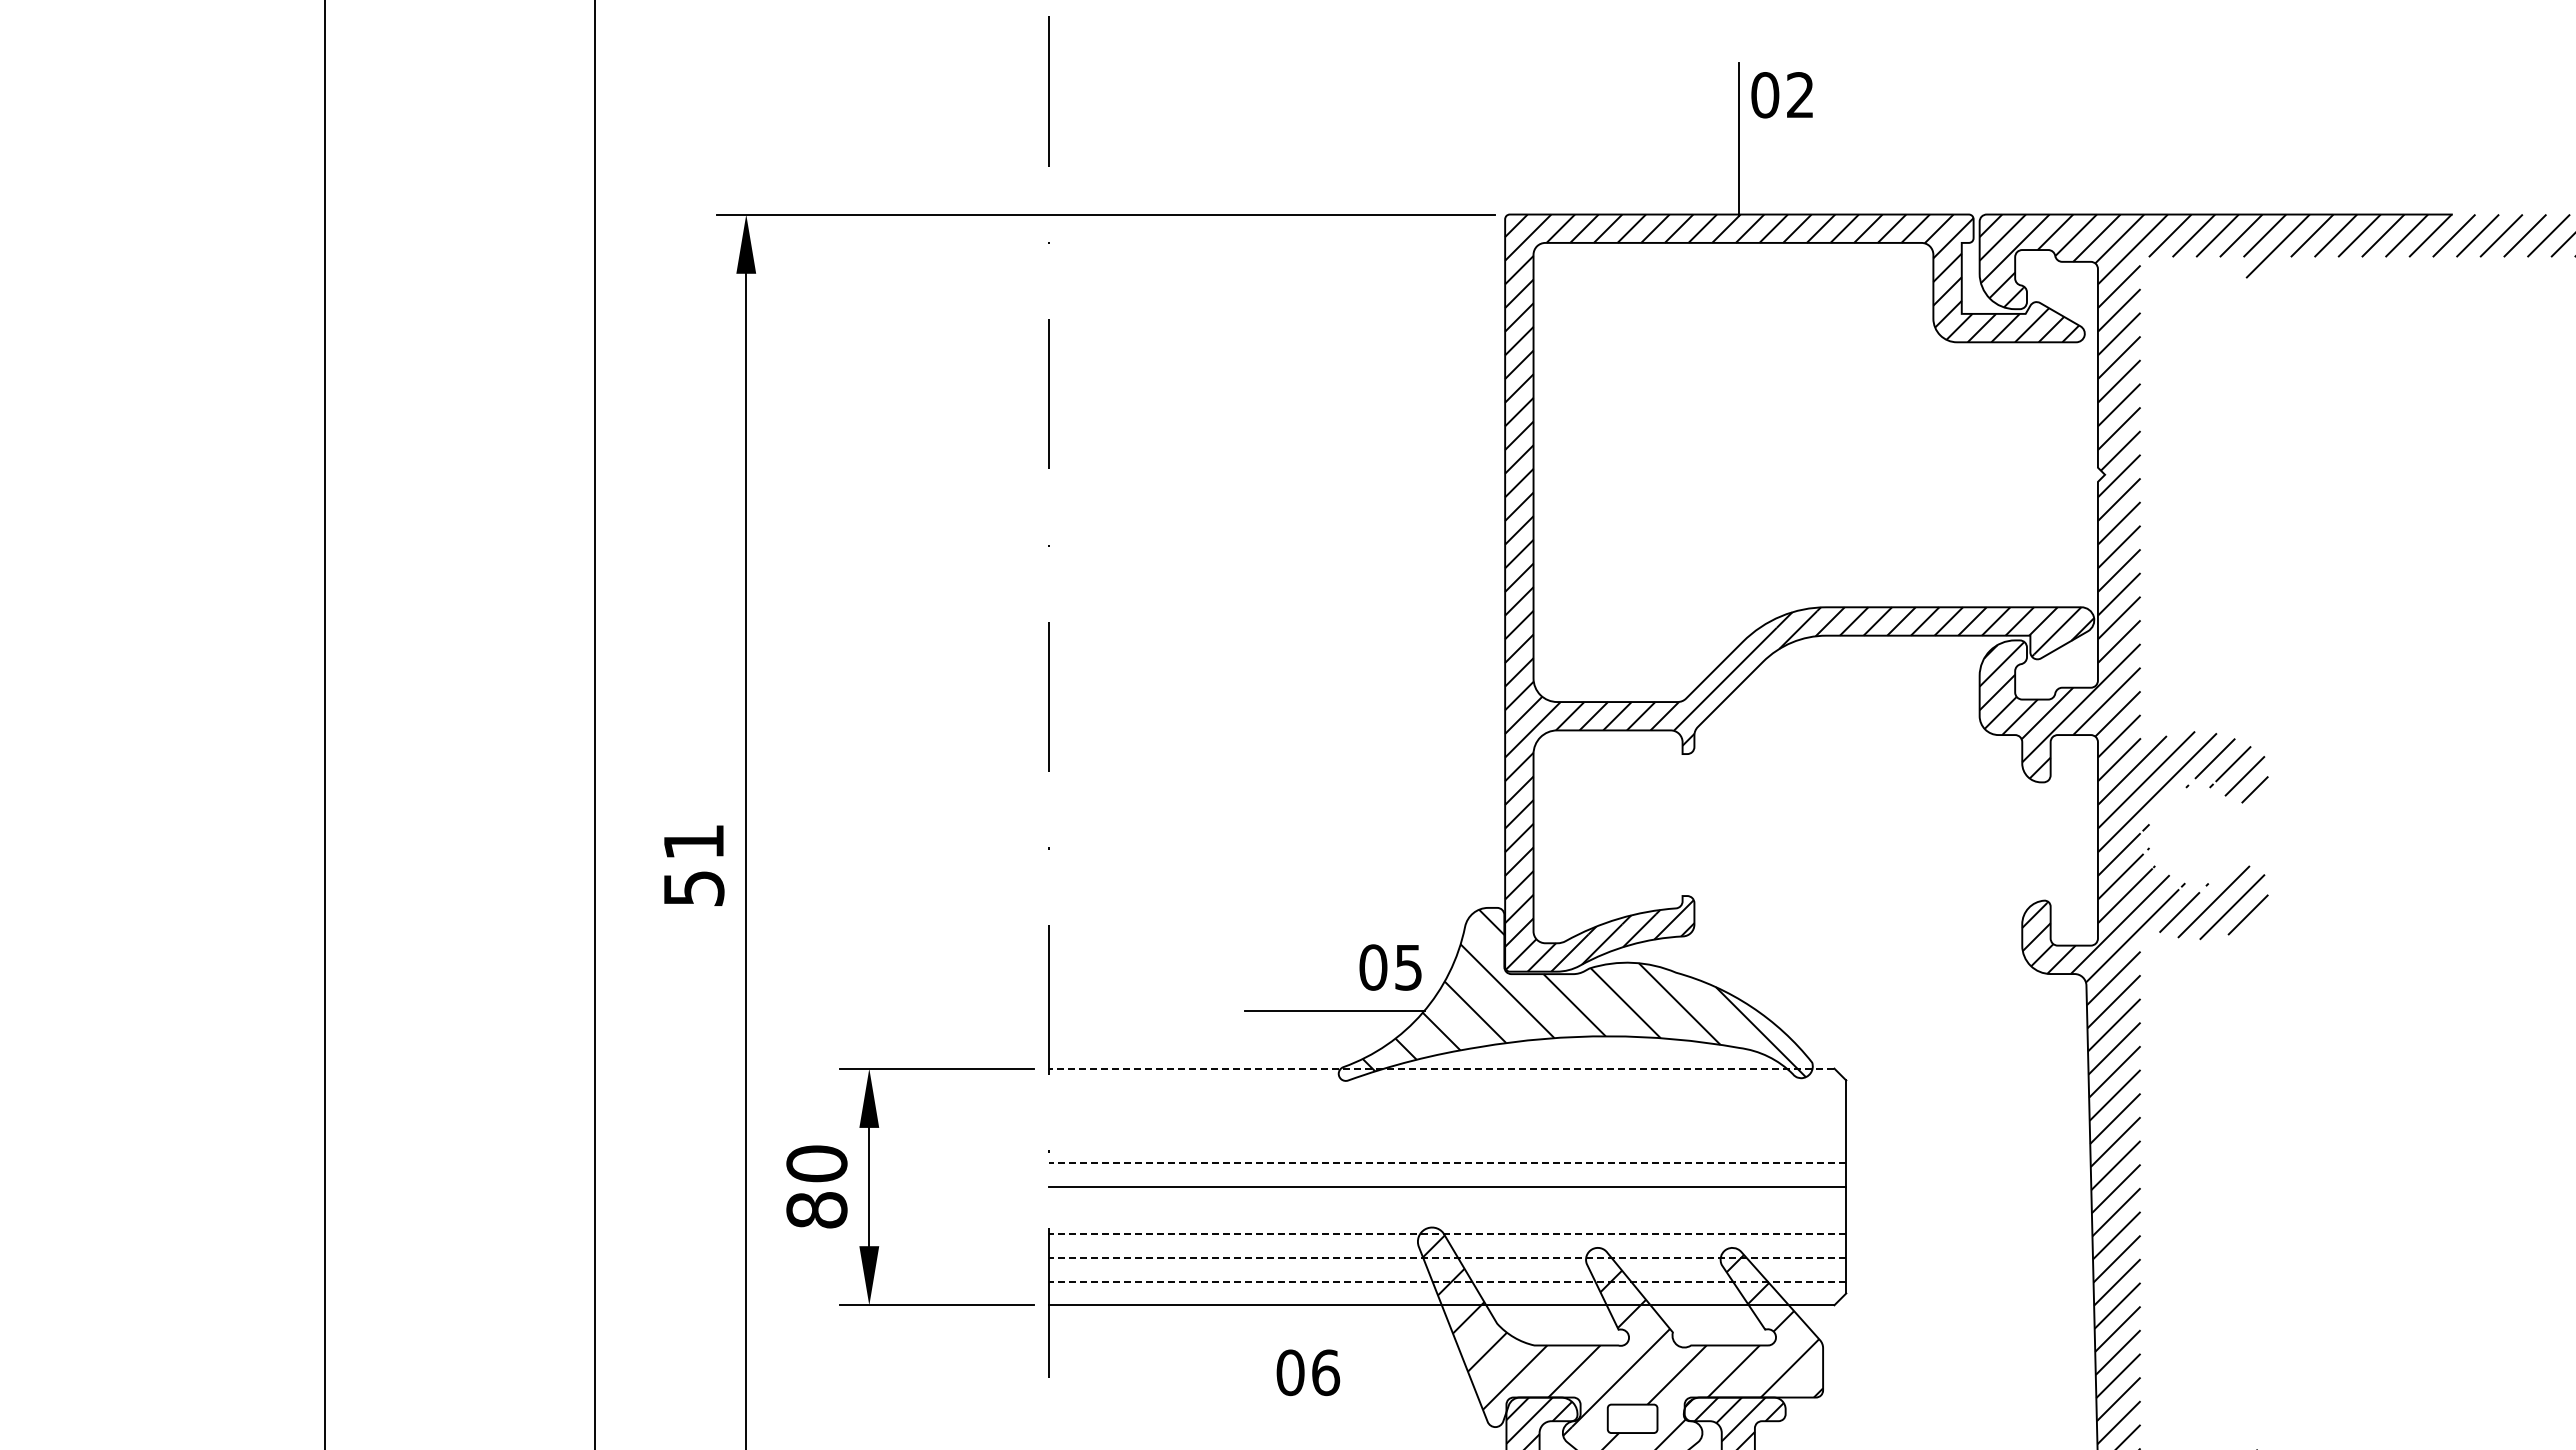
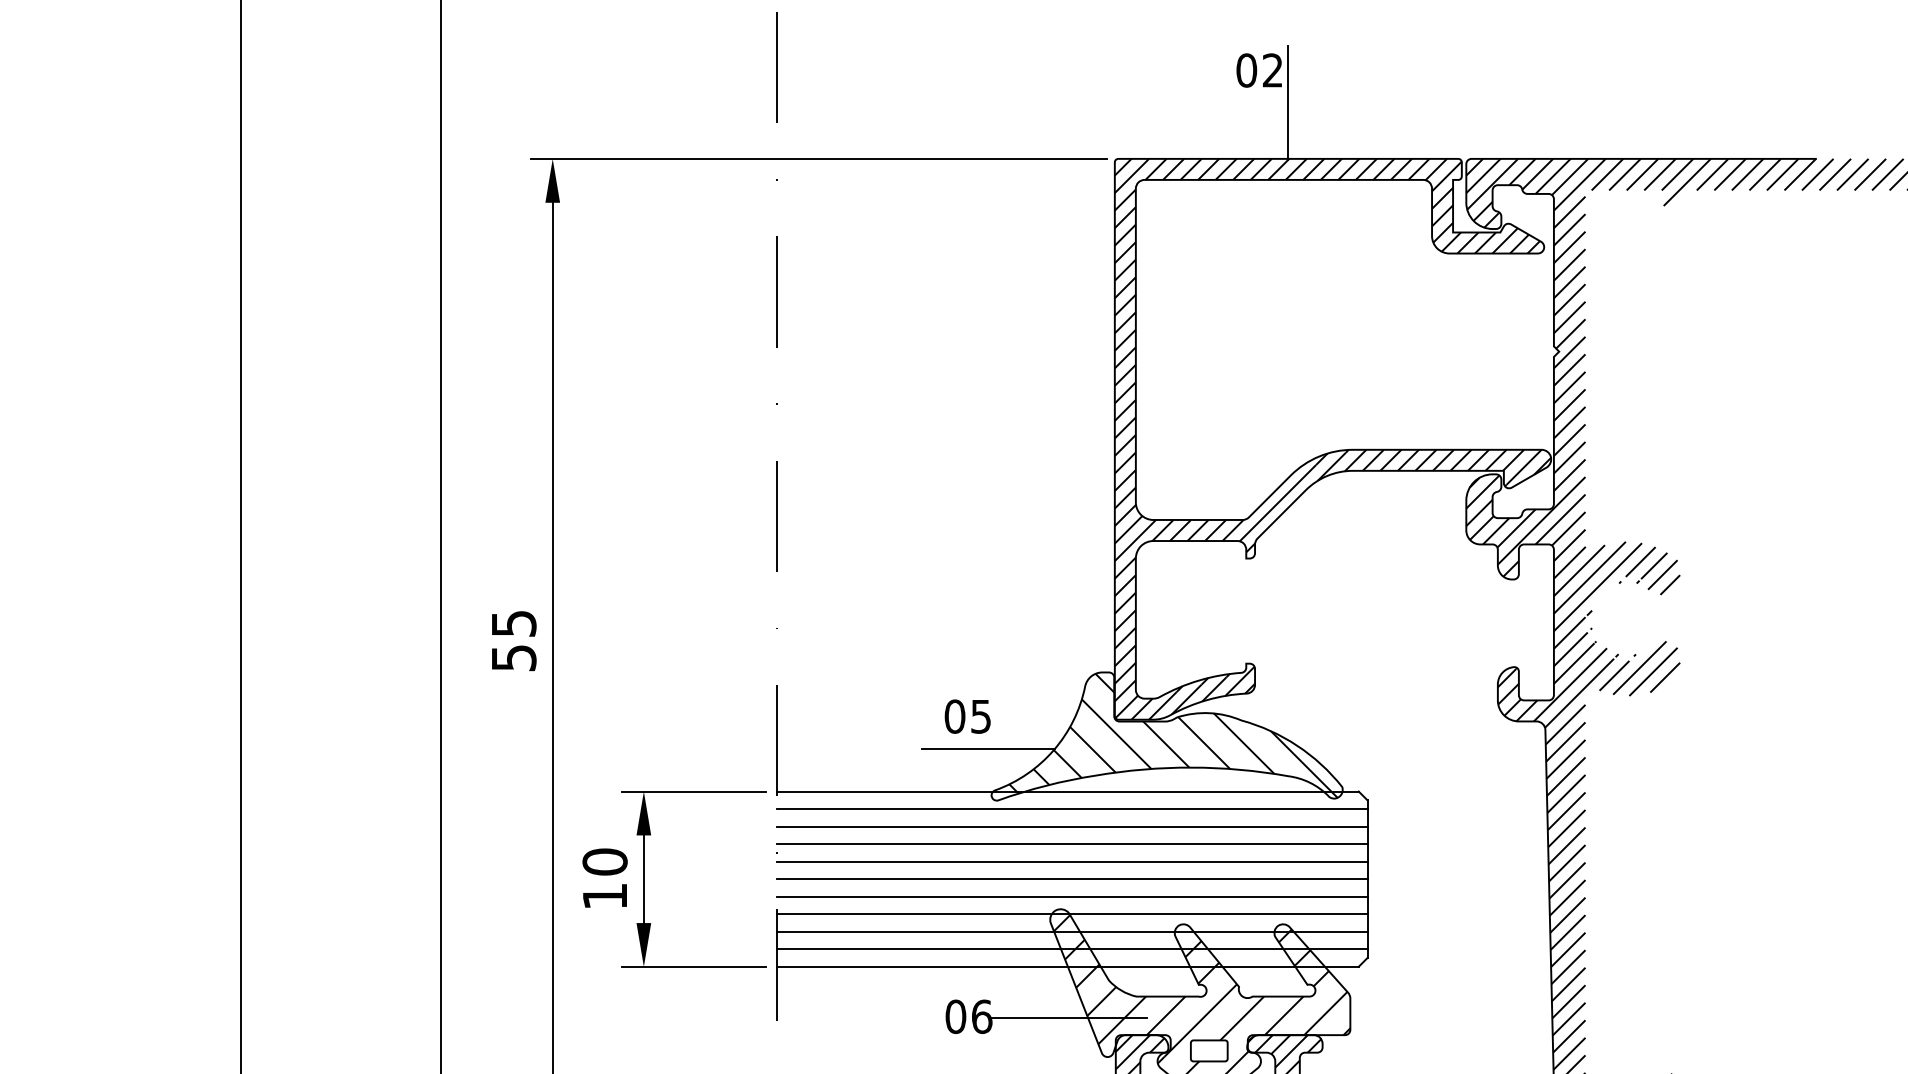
text: (1781, 95) -> (1258, 70), moved
text: (694, 842) -> (514, 624), 51 -> 55
text: (1390, 967) -> (967, 716), moved
line: (1441, 1068) -> (1067, 791), dashed -> solid
line: (1447, 1092) -> (1072, 809), added
line: (1447, 1115) -> (1072, 826), added
line: (1447, 1139) -> (1072, 844), added
line: (1447, 1163) -> (1072, 861), dashed -> solid
text: (816, 1210) -> (604, 896), 80 -> 10
line: (1447, 1210) -> (1072, 896), added
line: (1447, 1234) -> (1072, 914), dashed -> solid
line: (1447, 1257) -> (1072, 931), dashed -> solid
line: (1447, 1281) -> (1072, 949), dashed -> solid
line: (1441, 1375) -> (1067, 1018), added

